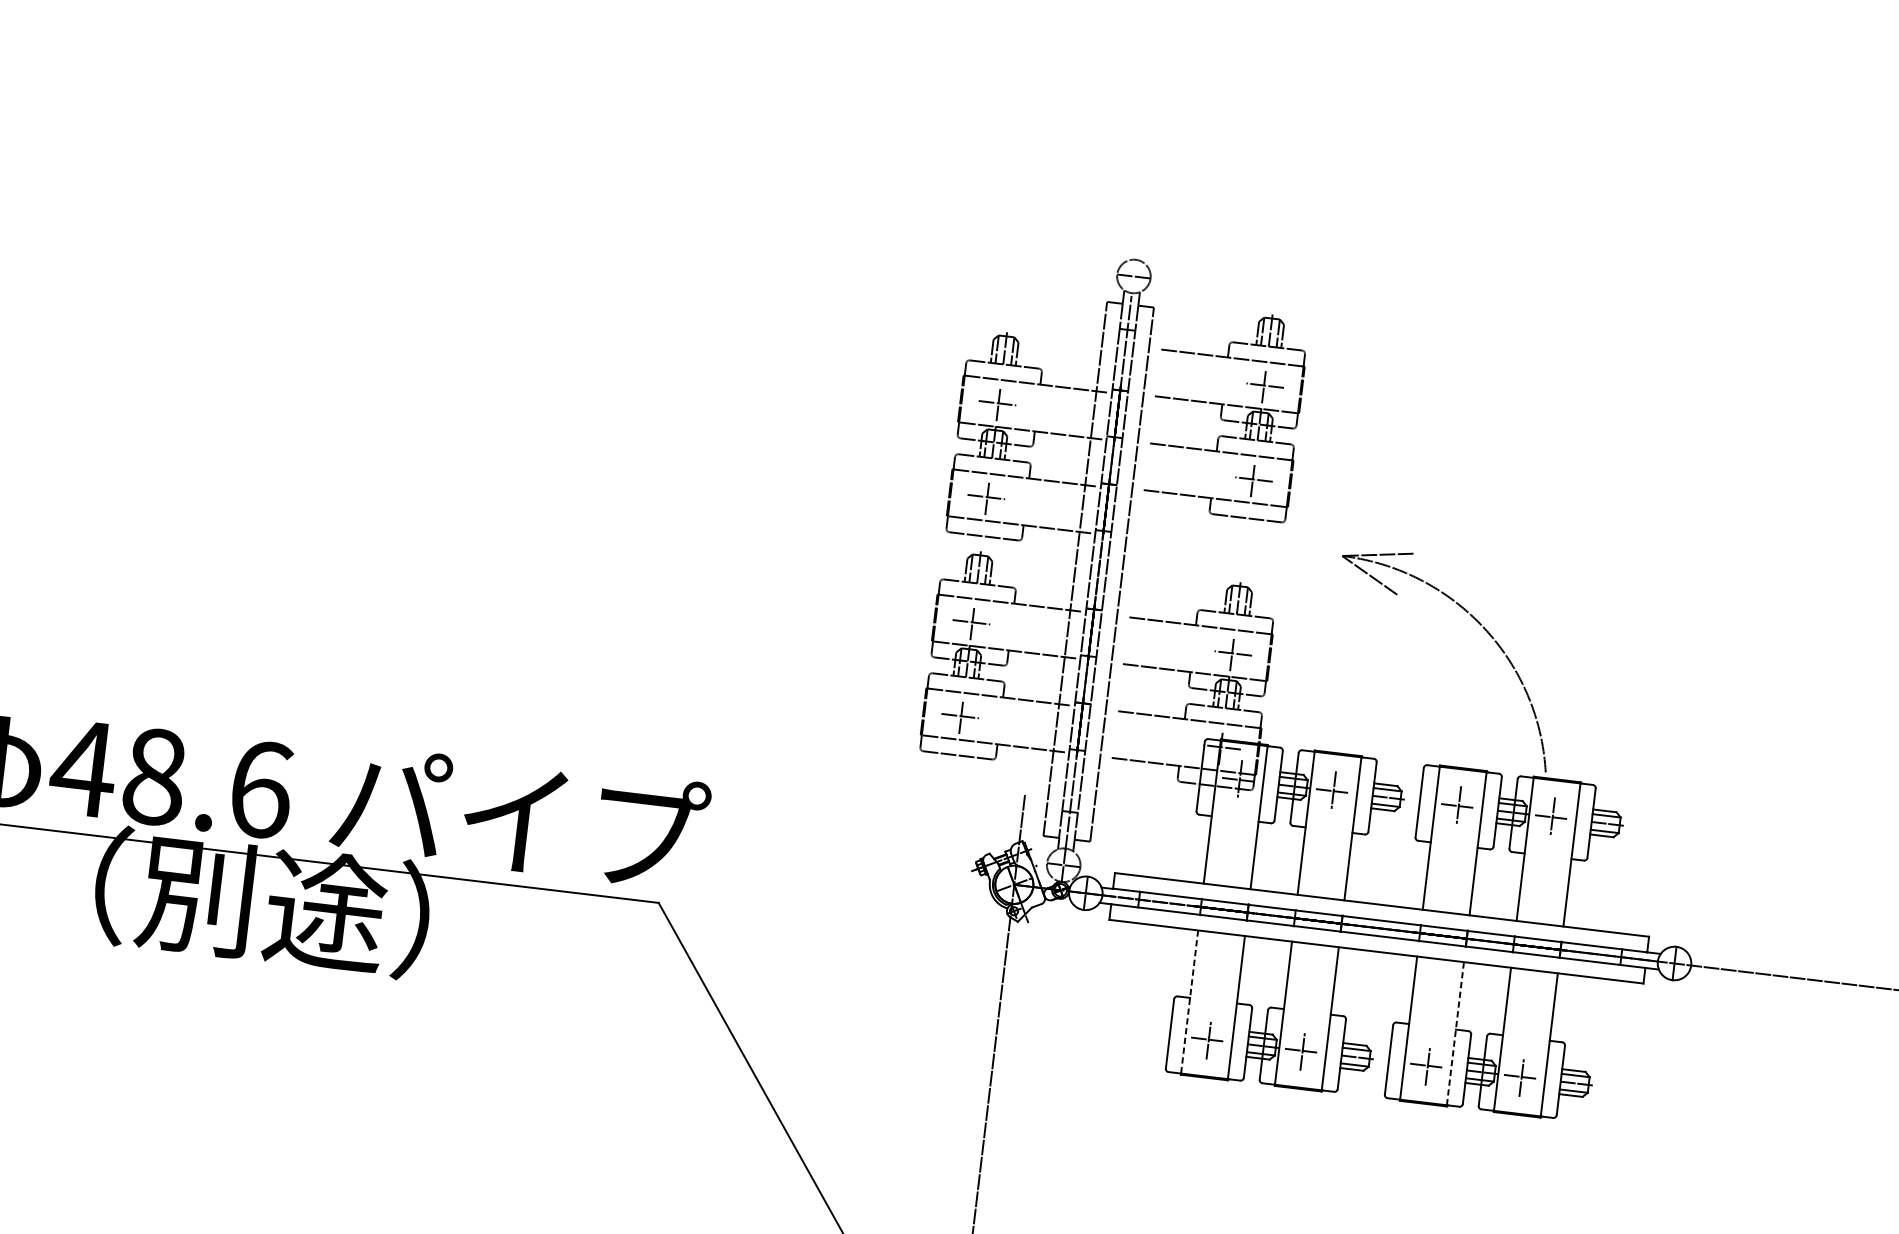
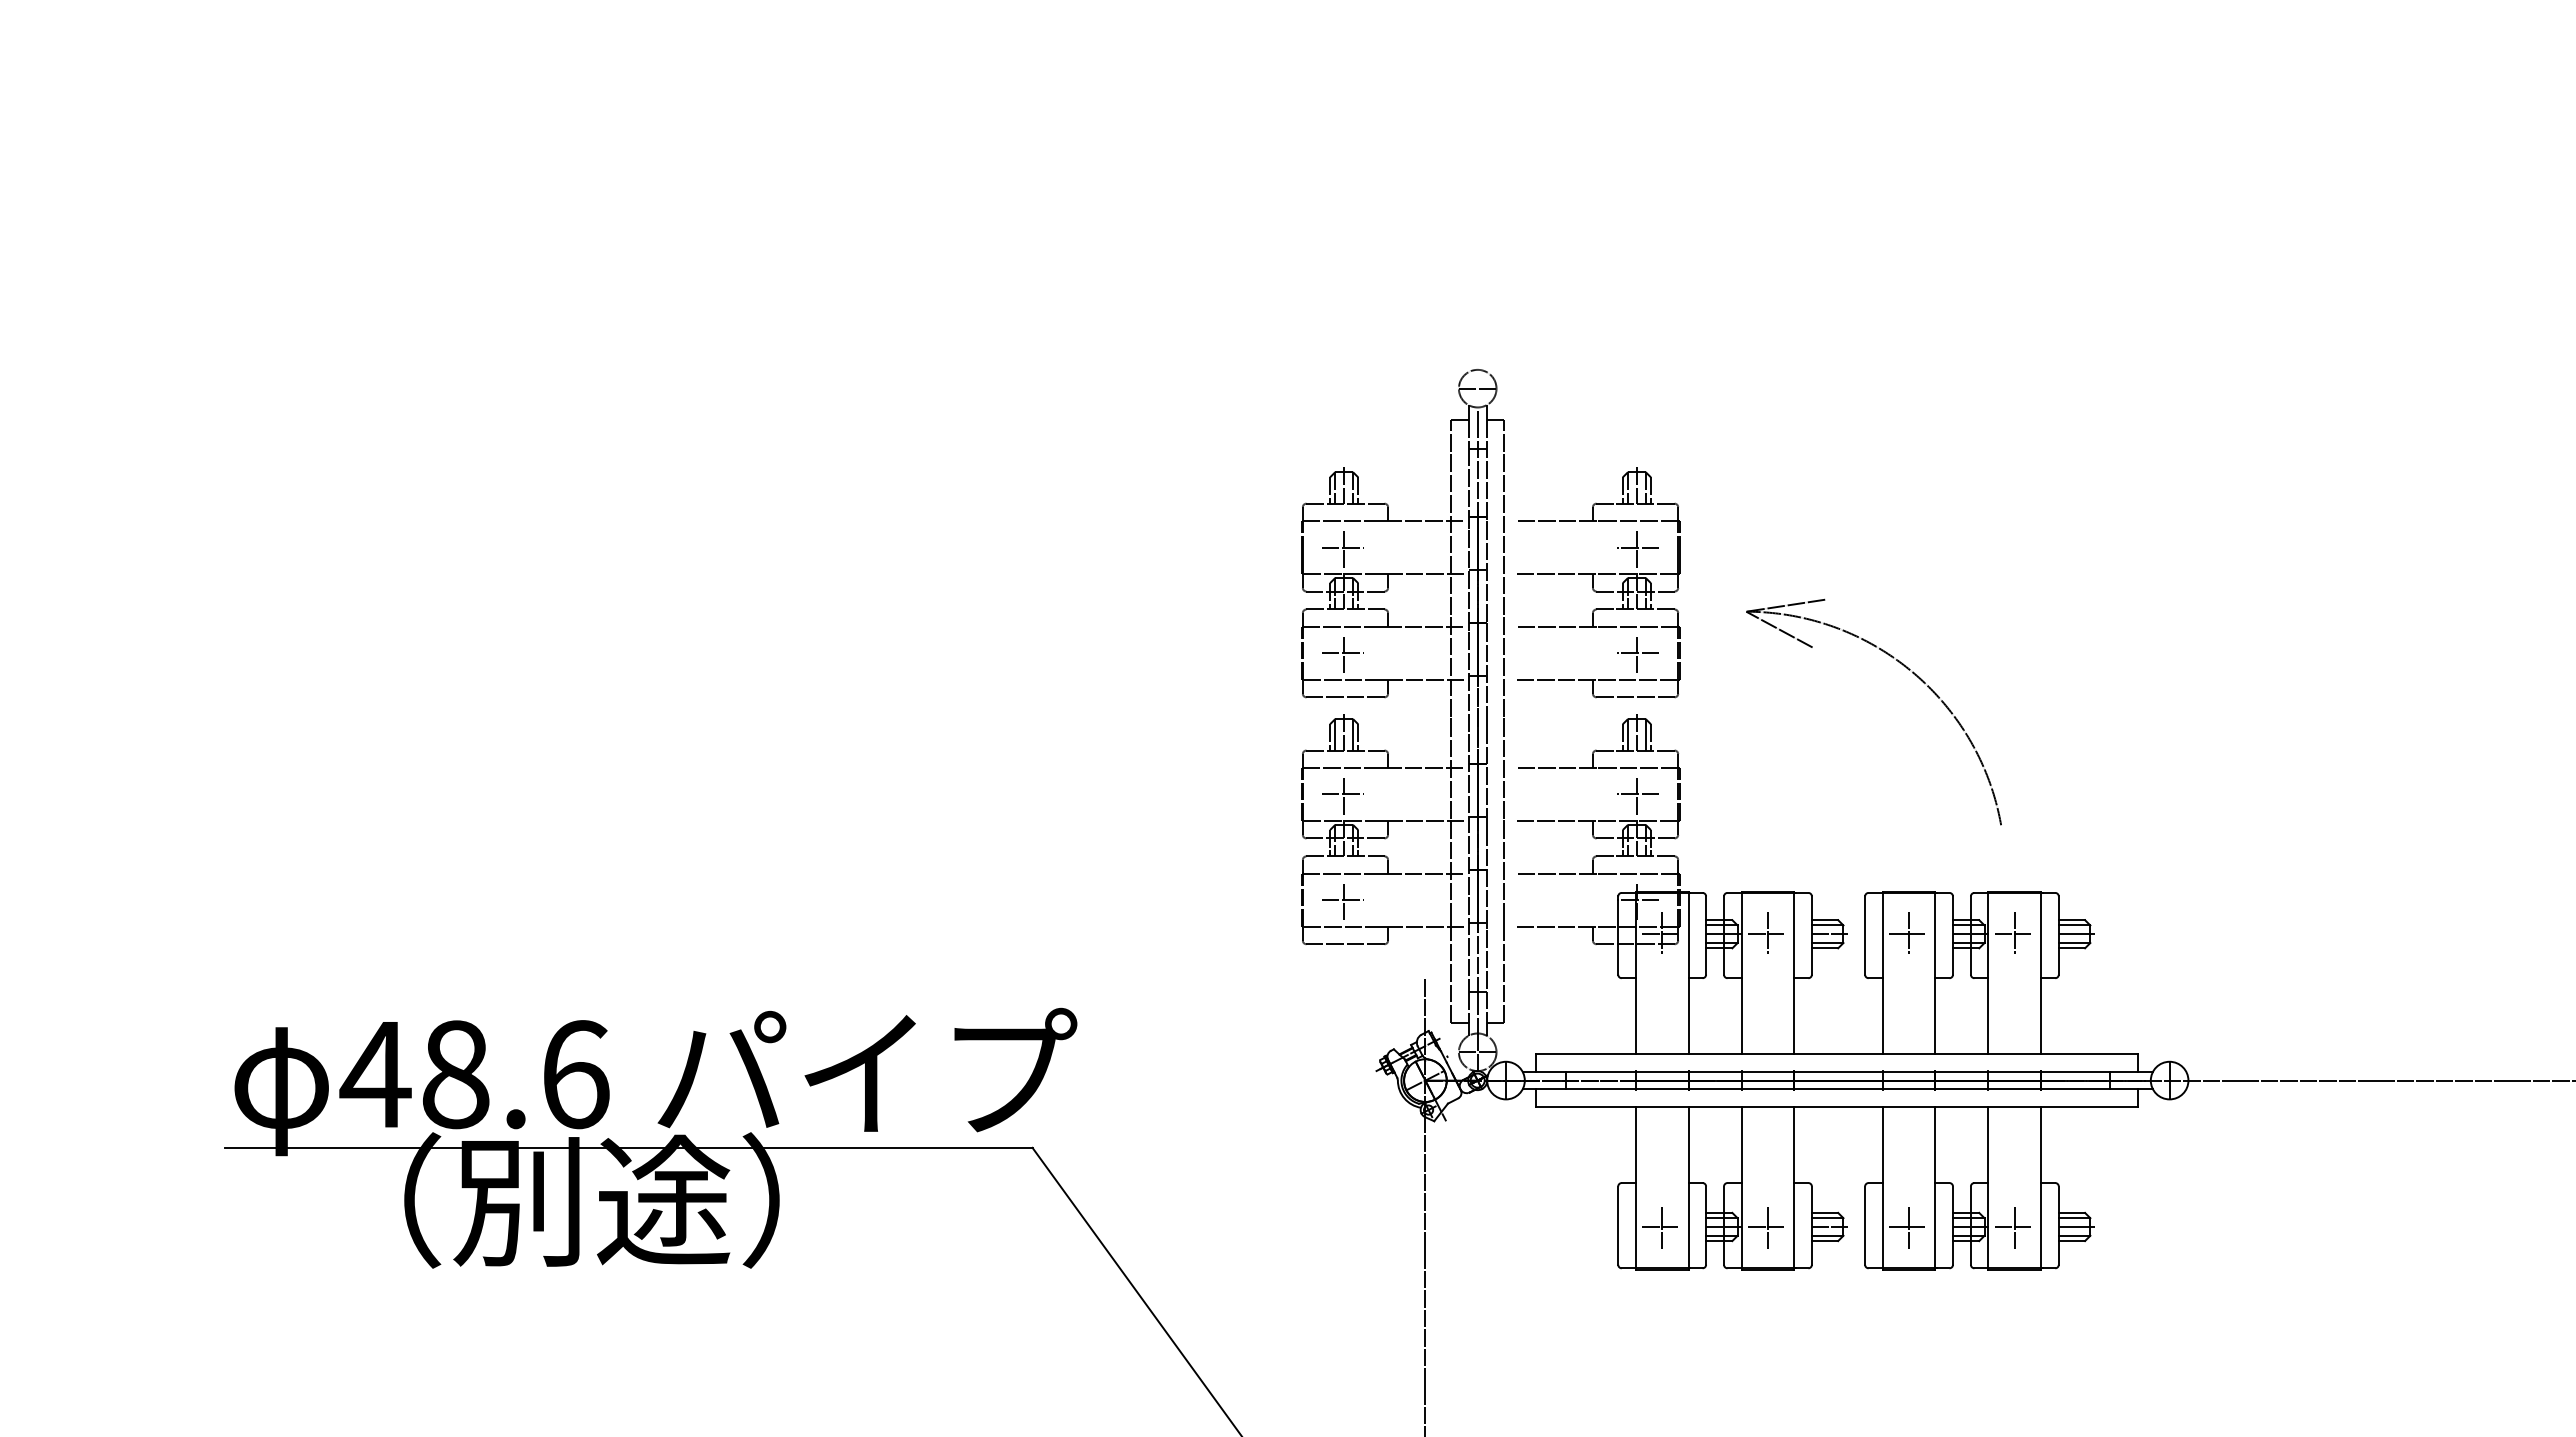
part: (1226, 412) -> (1598, 582), moved
part: (1479, 625) -> (1908, 670), moved
line: (1189, 1001) -> (1635, 1187), dashed -> solid
line: (1455, 1033) -> (1935, 1187), dashed -> solid

